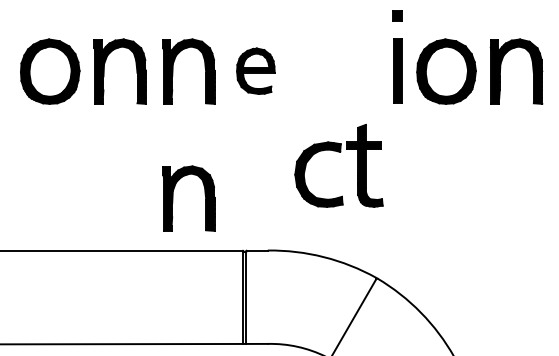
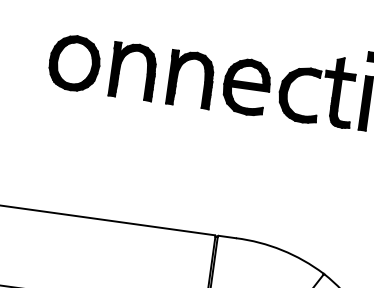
part: (255, 70) -> (246, 86), size x1.43
part: (338, 152) -> (318, 78), moved
part: (173, 198) -> (163, 183), removed

